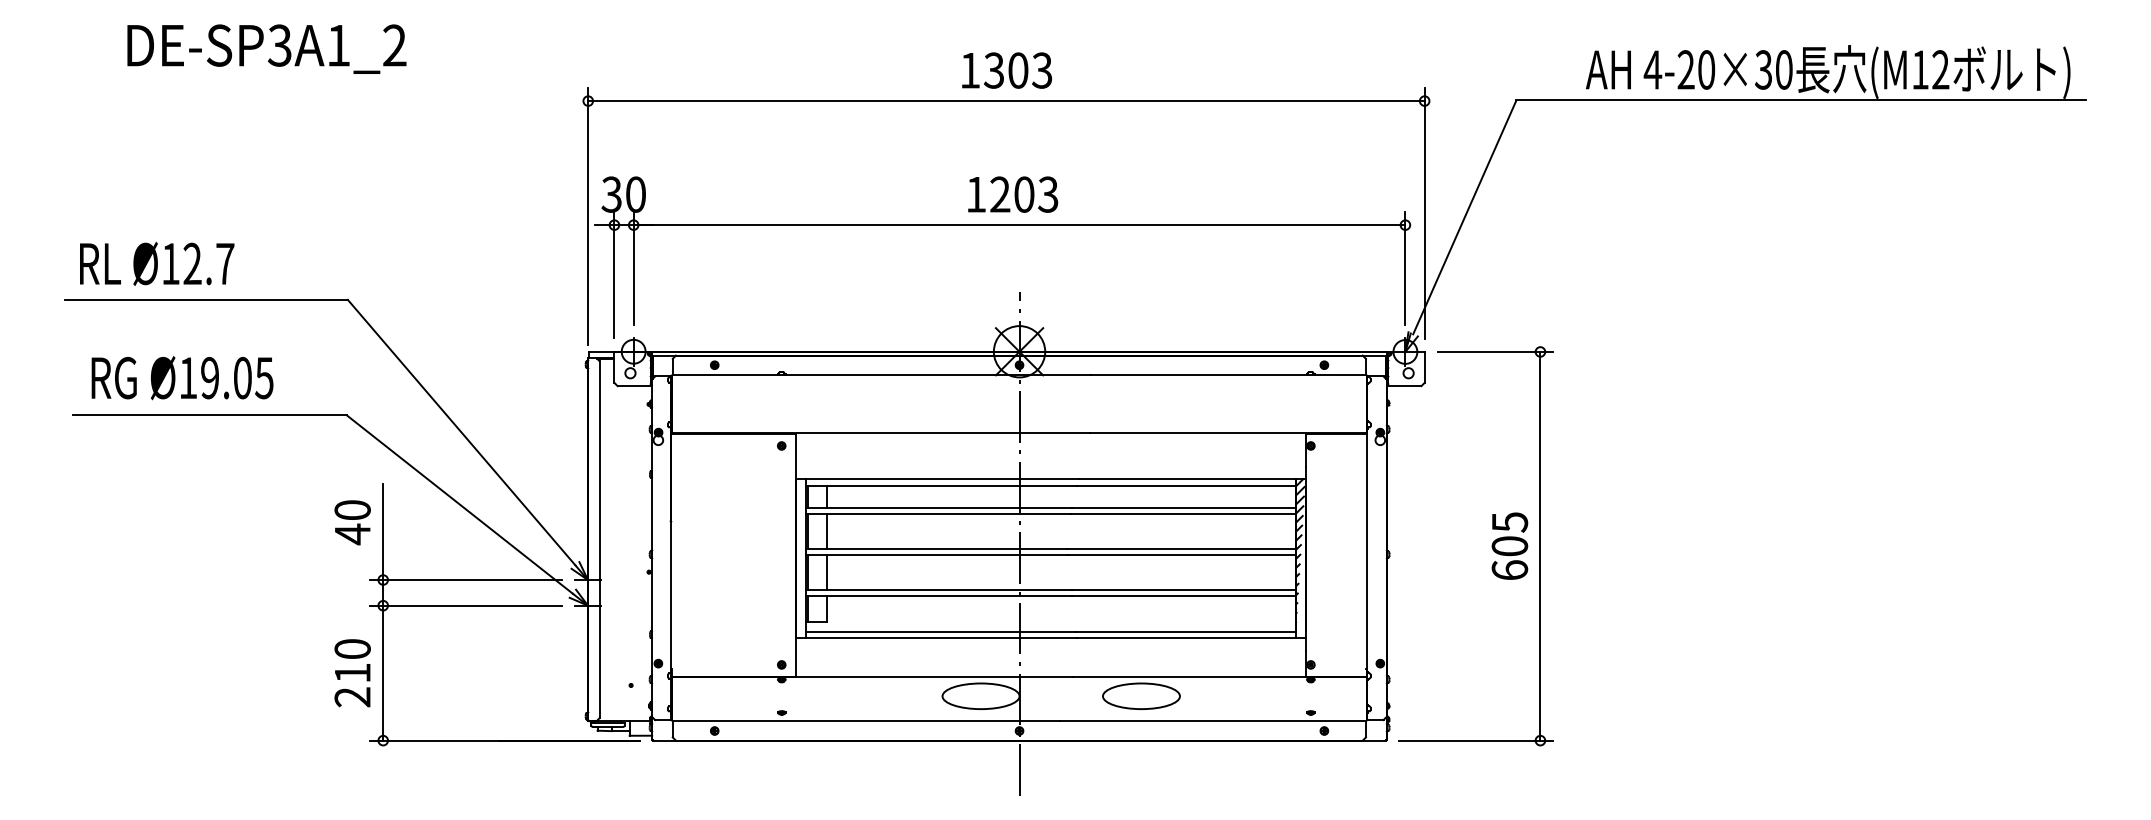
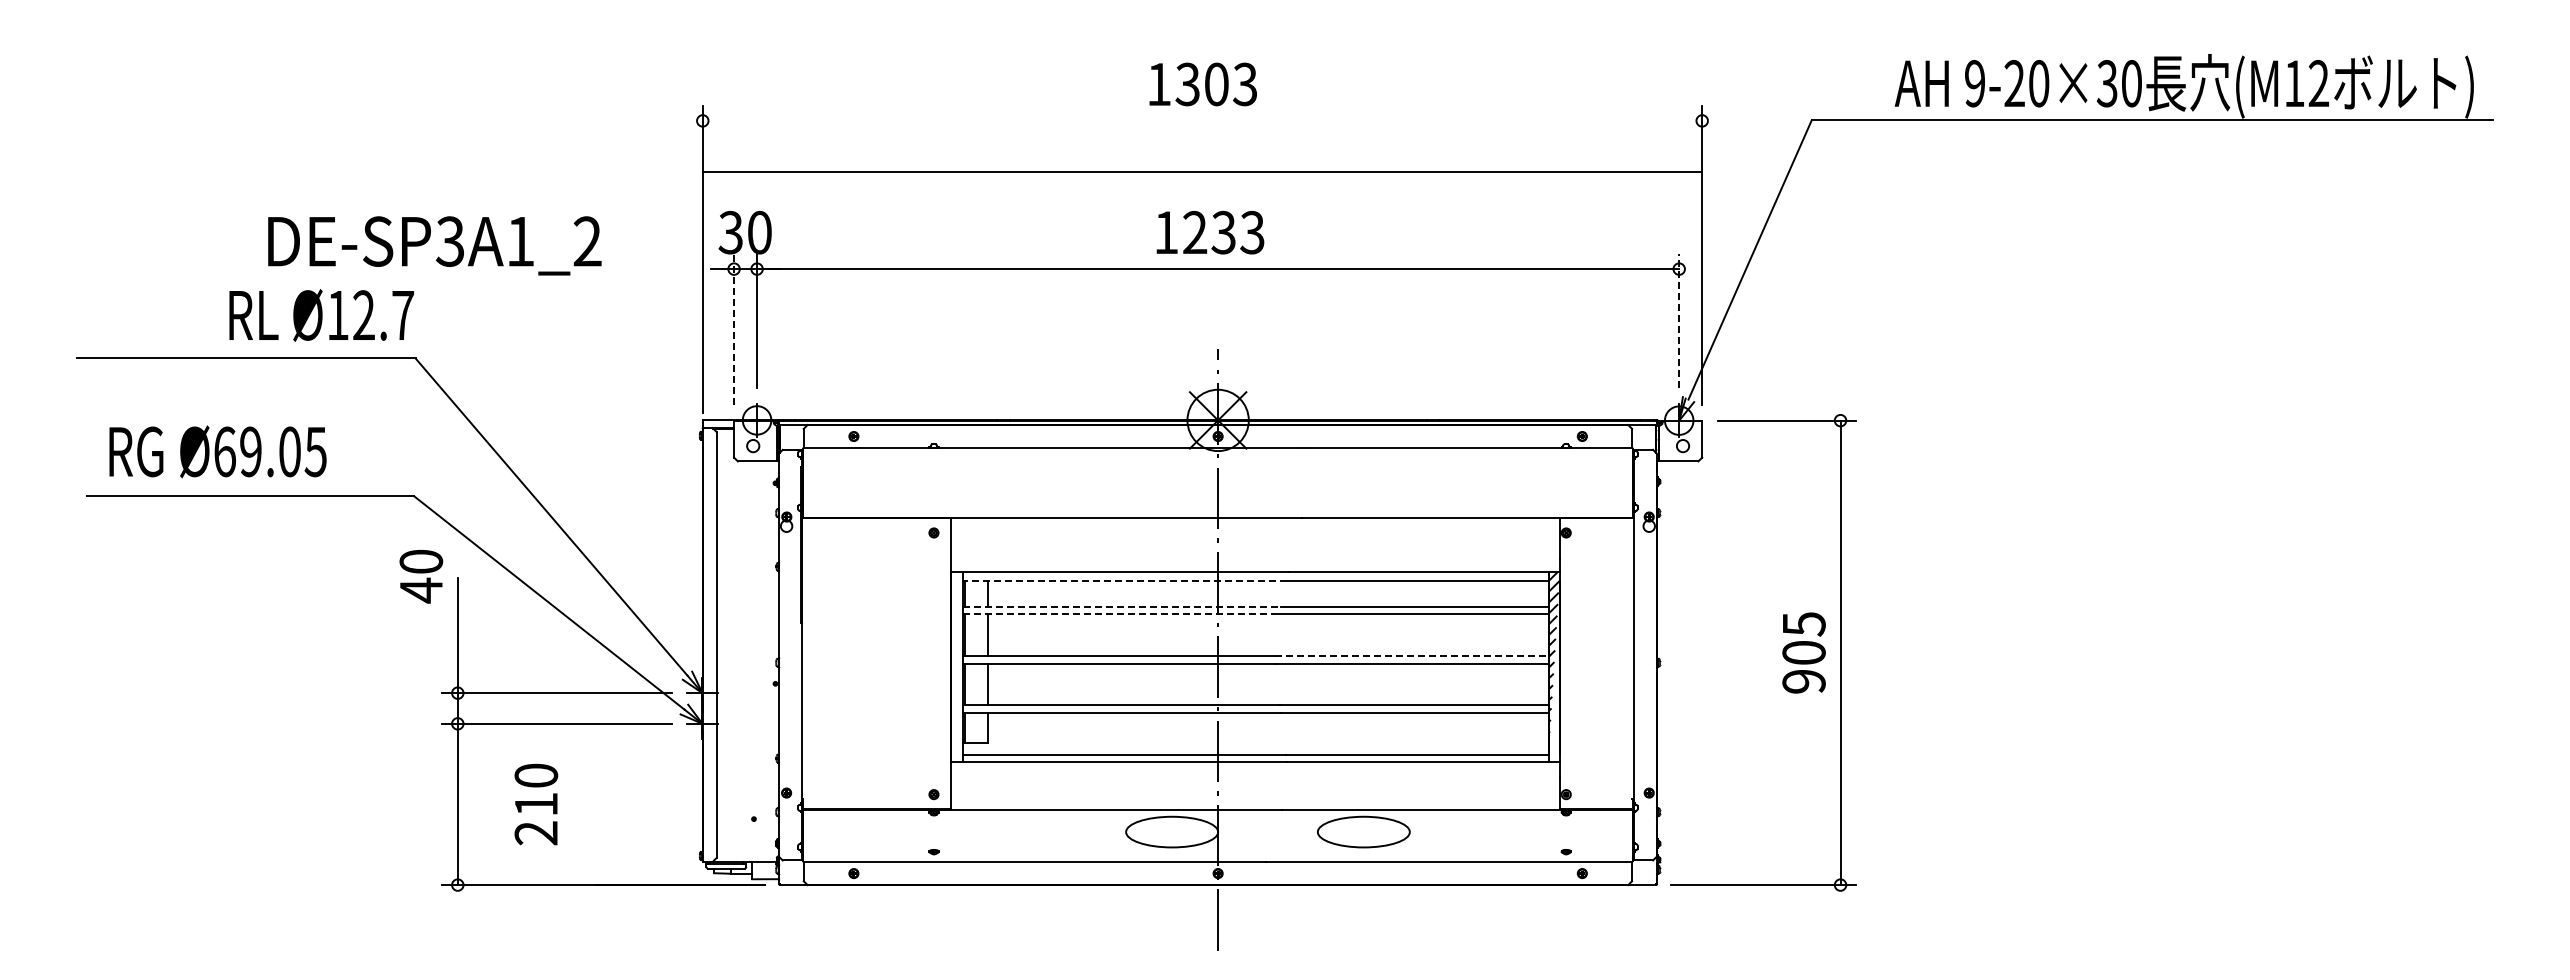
text: (266, 48) -> (434, 245), moved
text: (1652, 69) -> (1974, 83), 4-20×30 -> 9-20×30
line: (1006, 100) -> (1202, 171), moved
text: (1024, 194) -> (1223, 232), 1203 -> 1233
text: (157, 263) -> (321, 315), moved
line: (1405, 268) -> (1679, 320), solid -> dashed
line: (614, 274) -> (734, 328), solid -> dashed
text: (187, 377) -> (224, 451), Ø19.05 -> Ø69.05
line: (941, 486) -> (1124, 581), solid -> dashed
line: (939, 507) -> (1122, 606), solid -> dashed
line: (938, 514) -> (1121, 614), solid -> dashed
text: (352, 522) -> (421, 576), moved
line: (1181, 548) -> (1411, 655), solid -> dashed
text: (1509, 570) -> (1803, 681), 605 -> 905
text: (352, 673) -> (536, 804), moved

